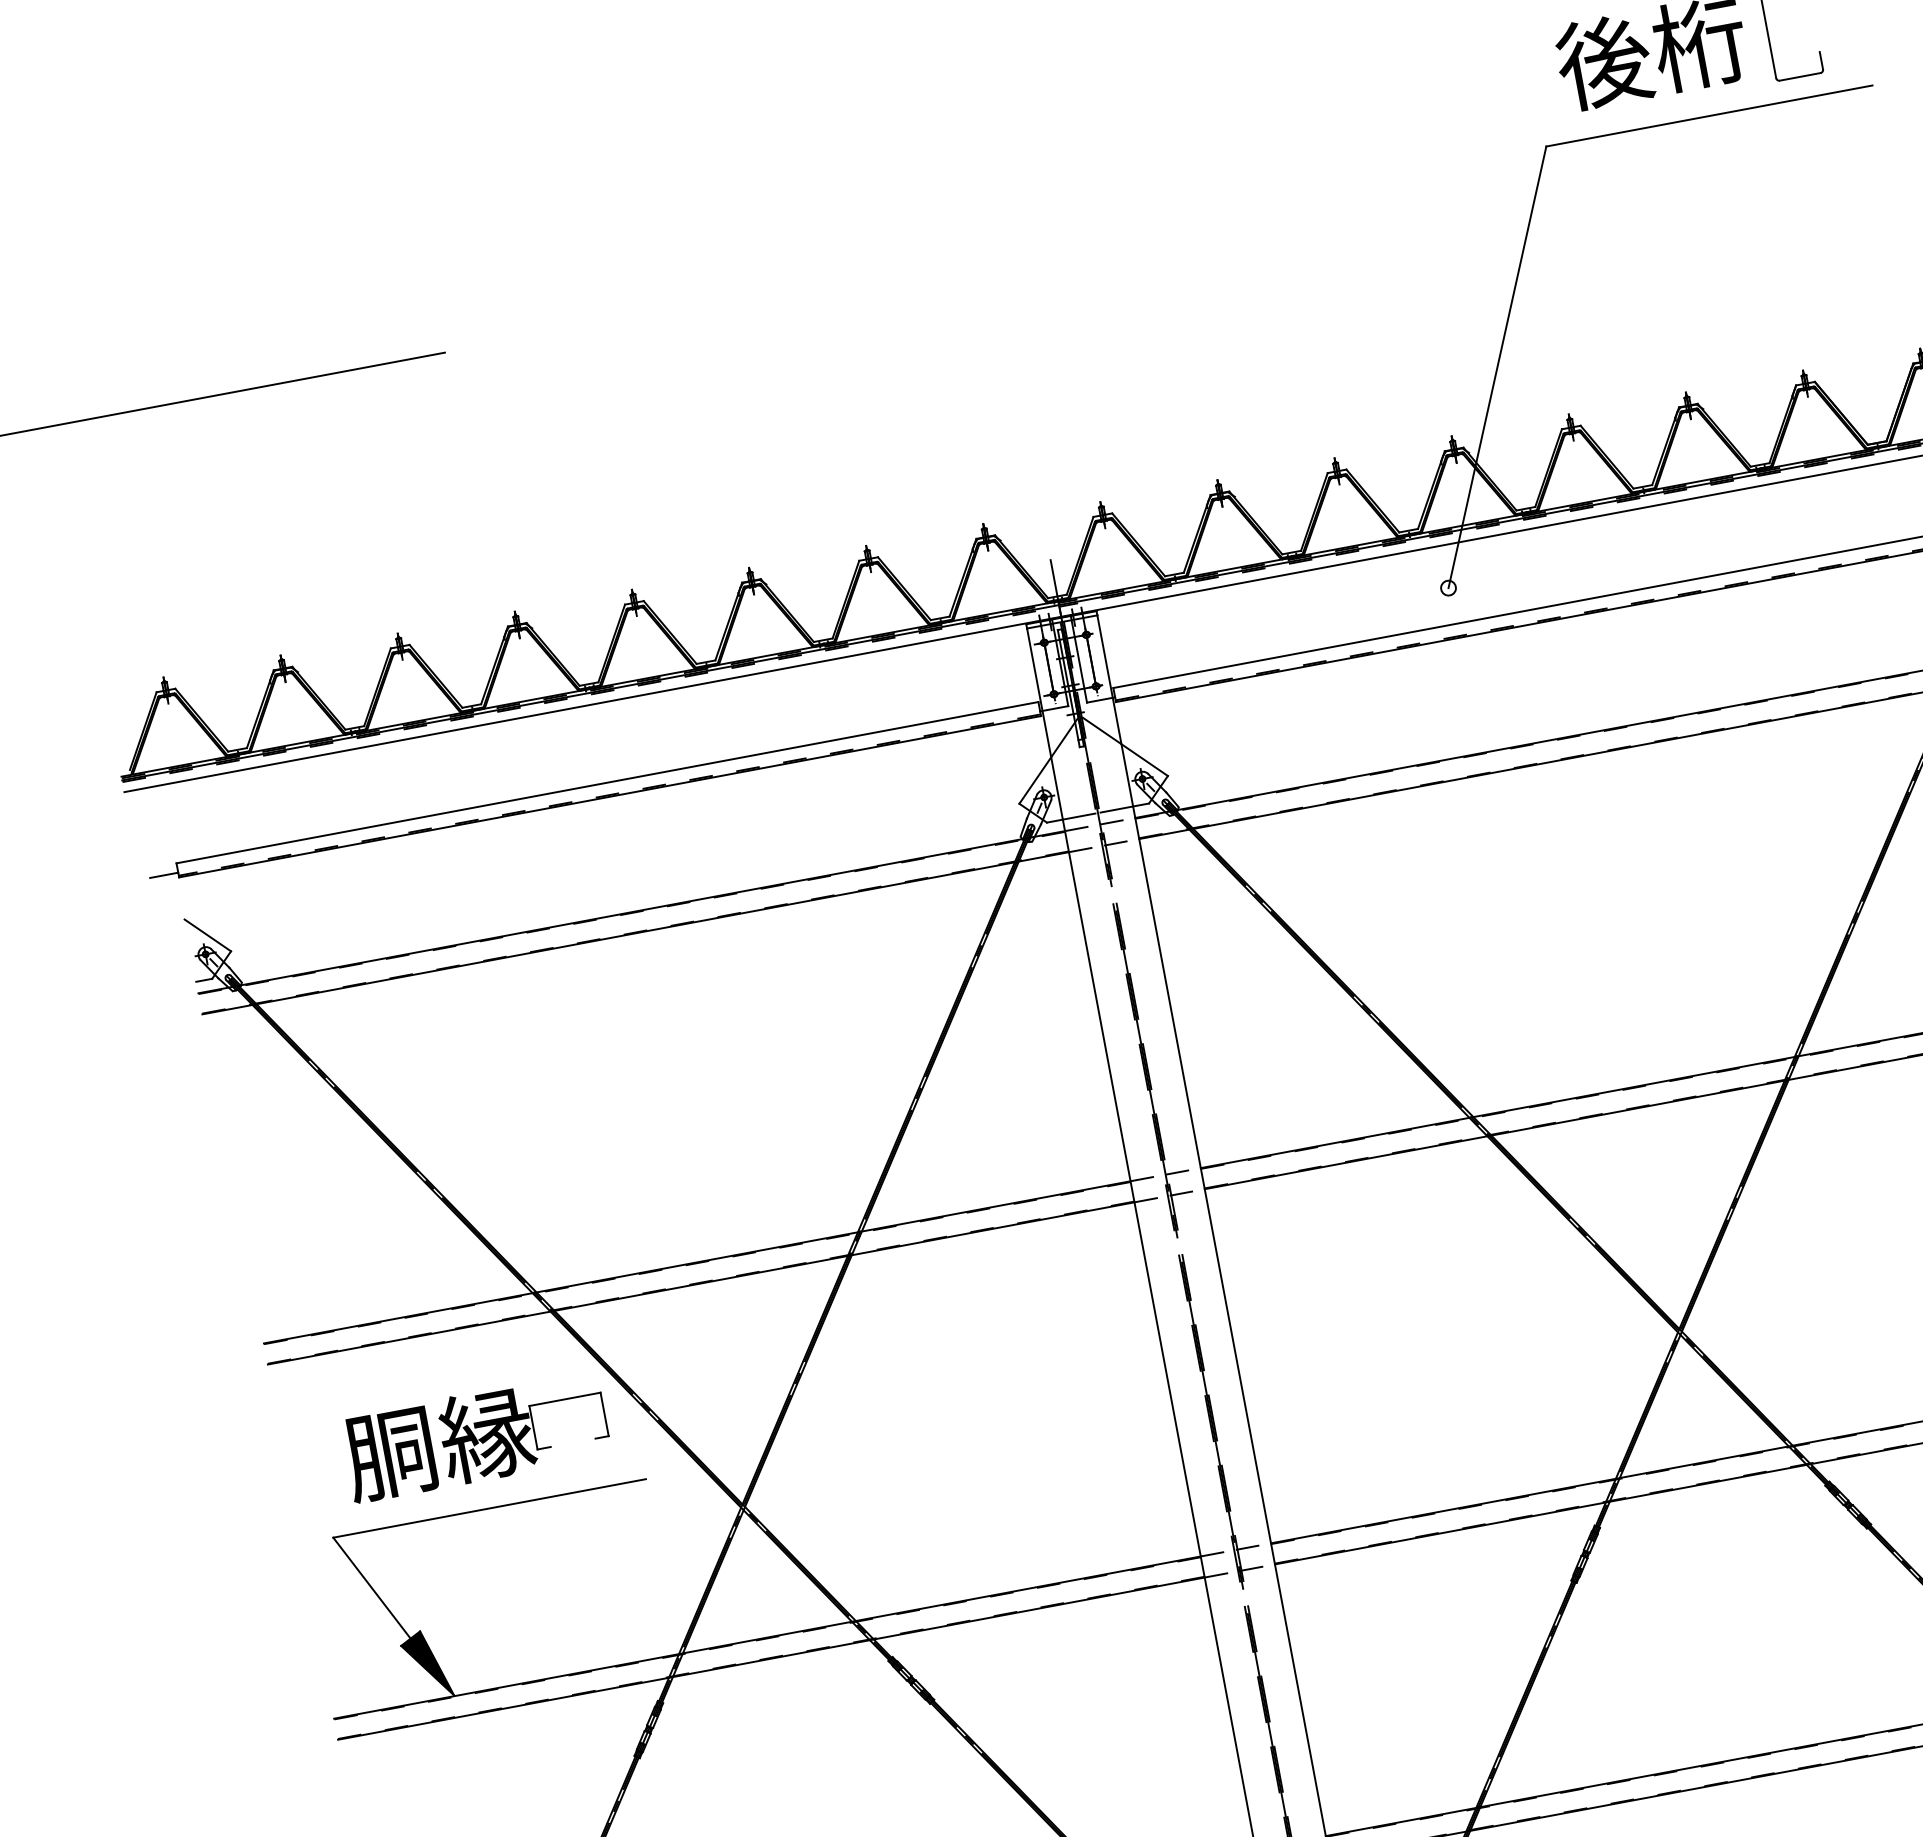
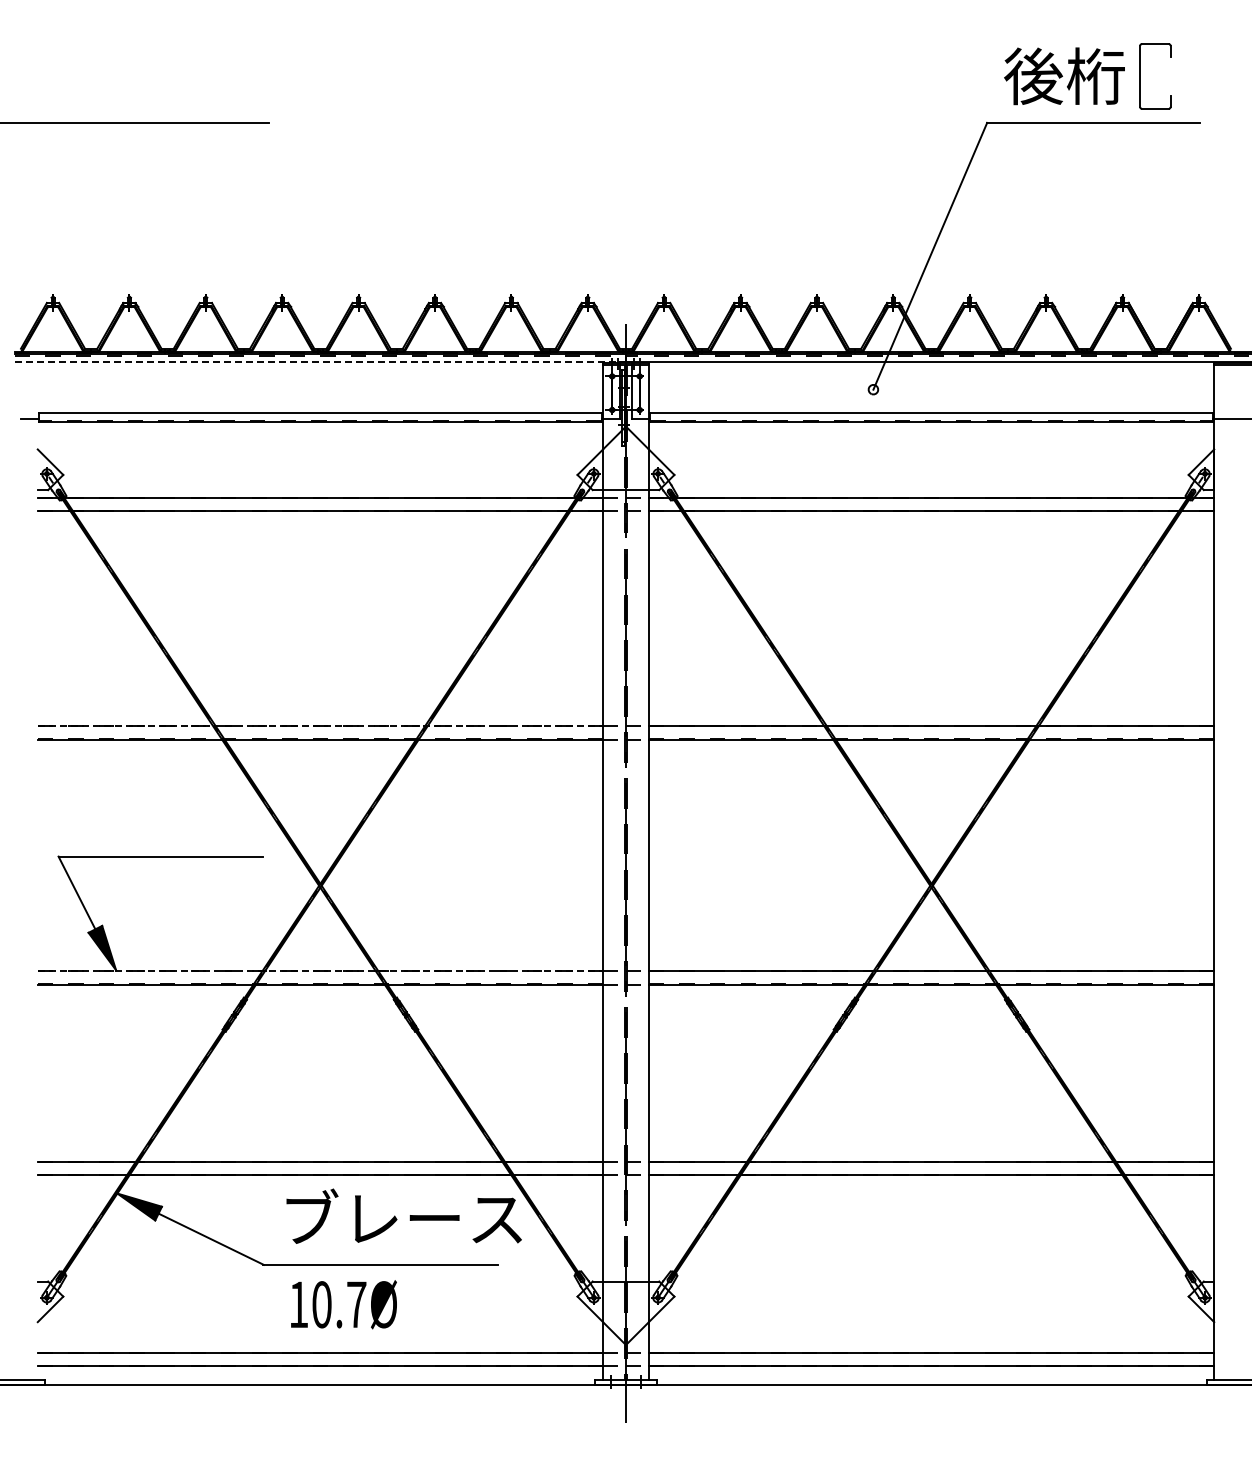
line: (593, 705) -> (320, 362), solid -> dashed
line: (697, 1263) -> (320, 726), solid -> dashed
part: (476, 1436) -> (160, 809), removed
line: (767, 1637) -> (320, 970), solid -> dashed

